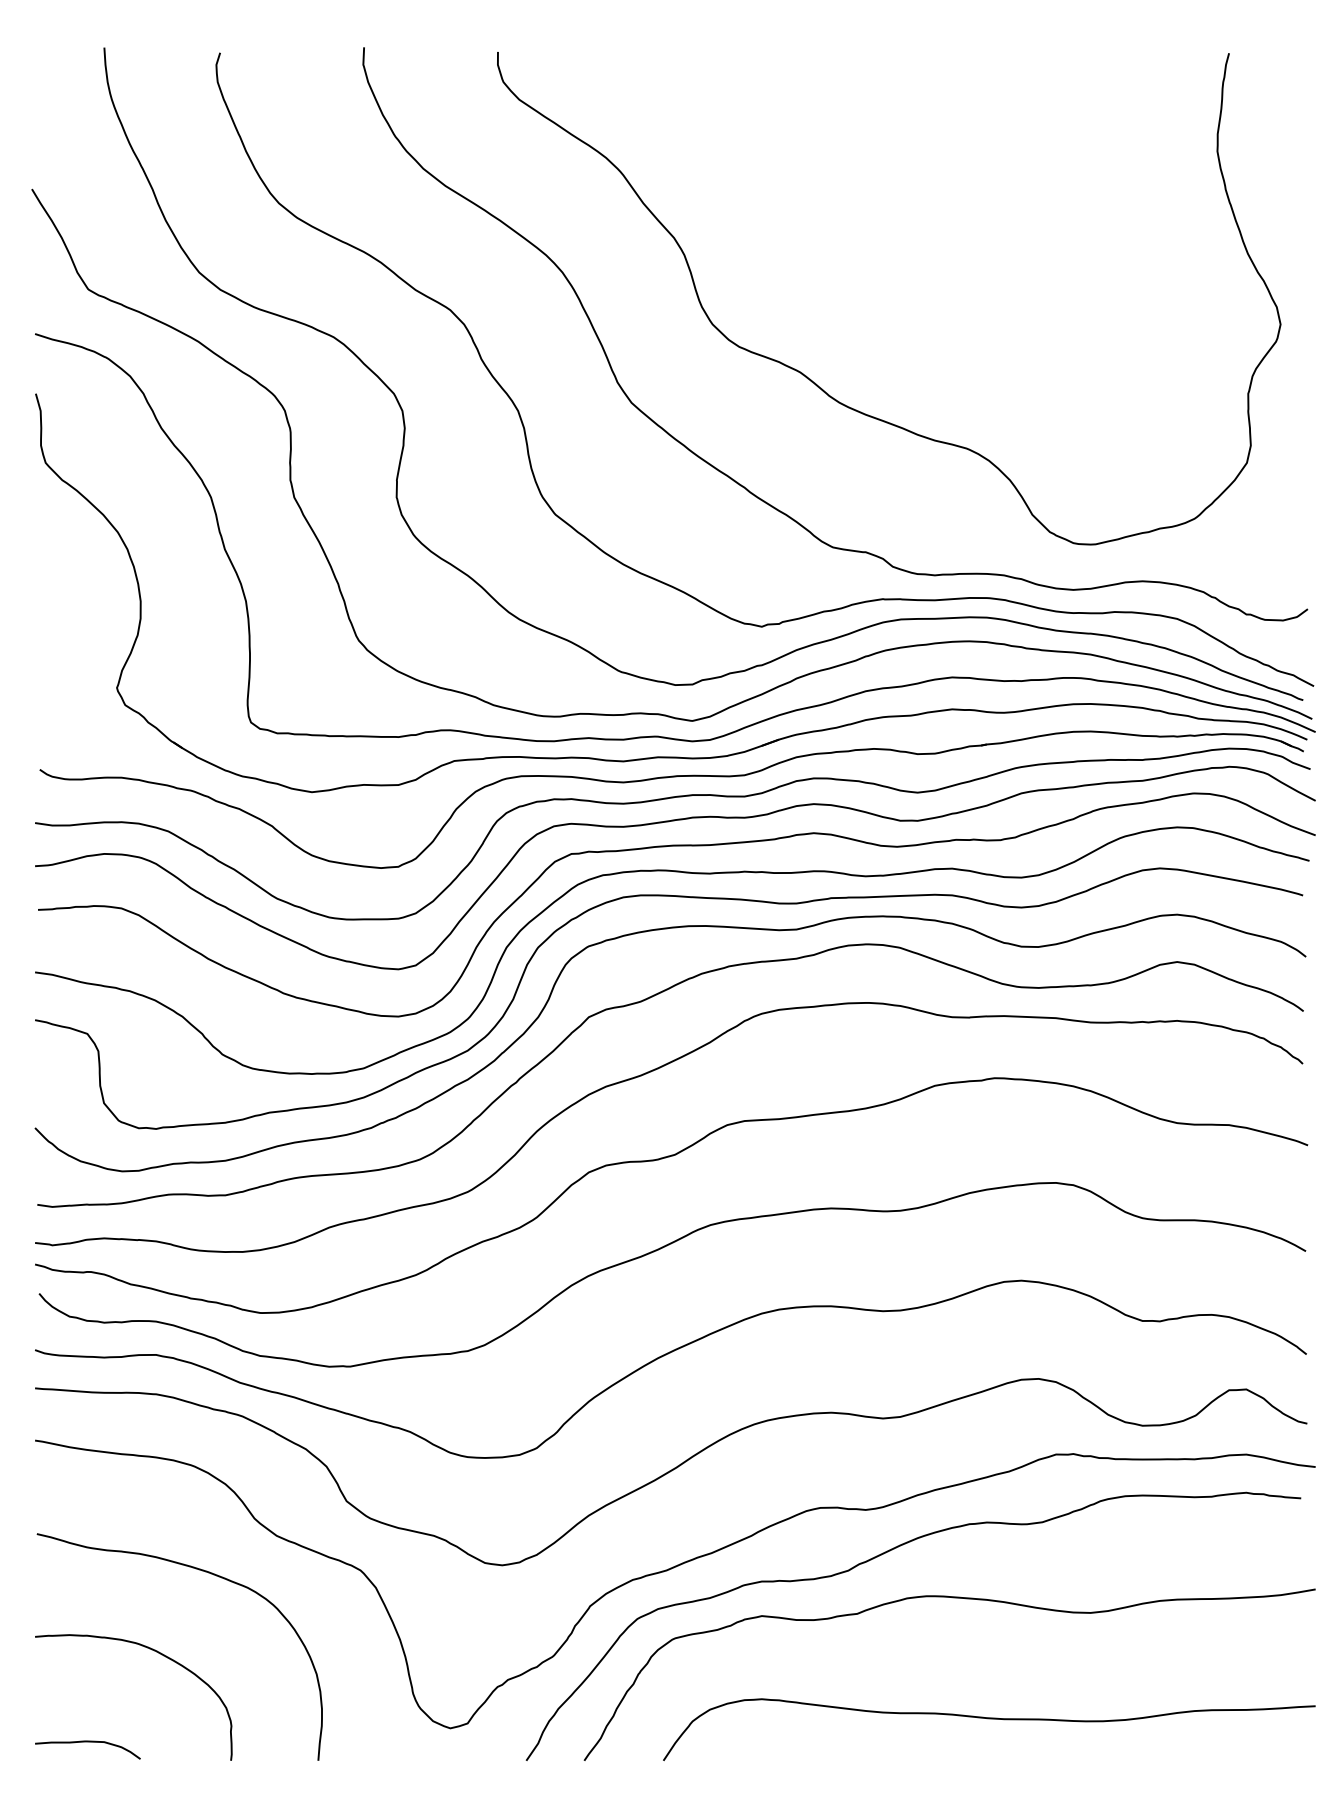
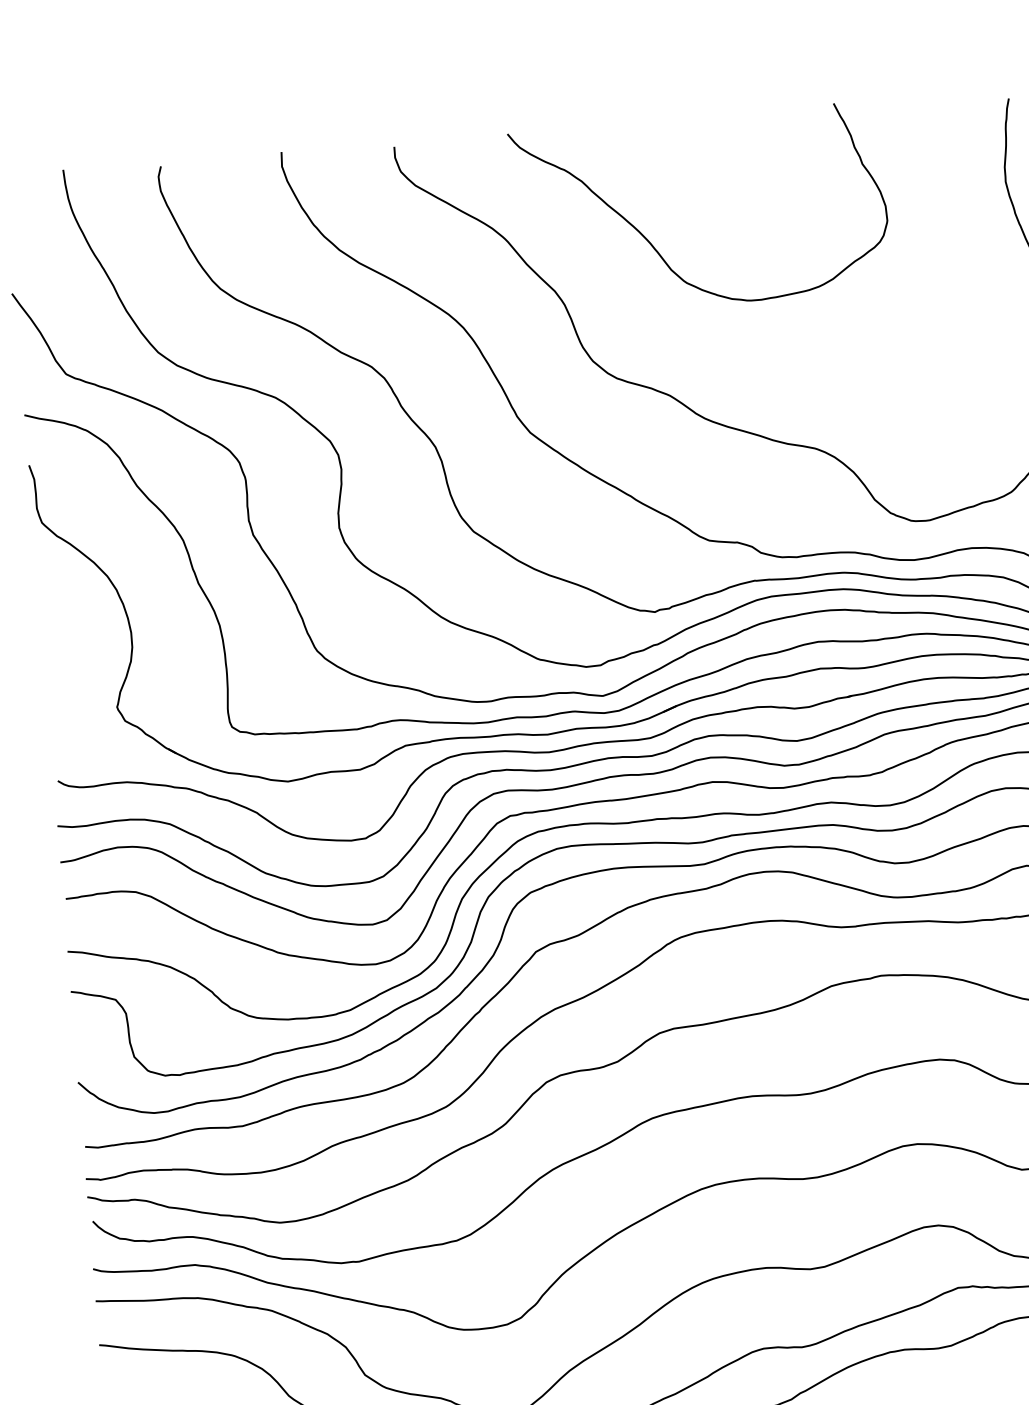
curve: (796, 195) -> (654, 247), added

